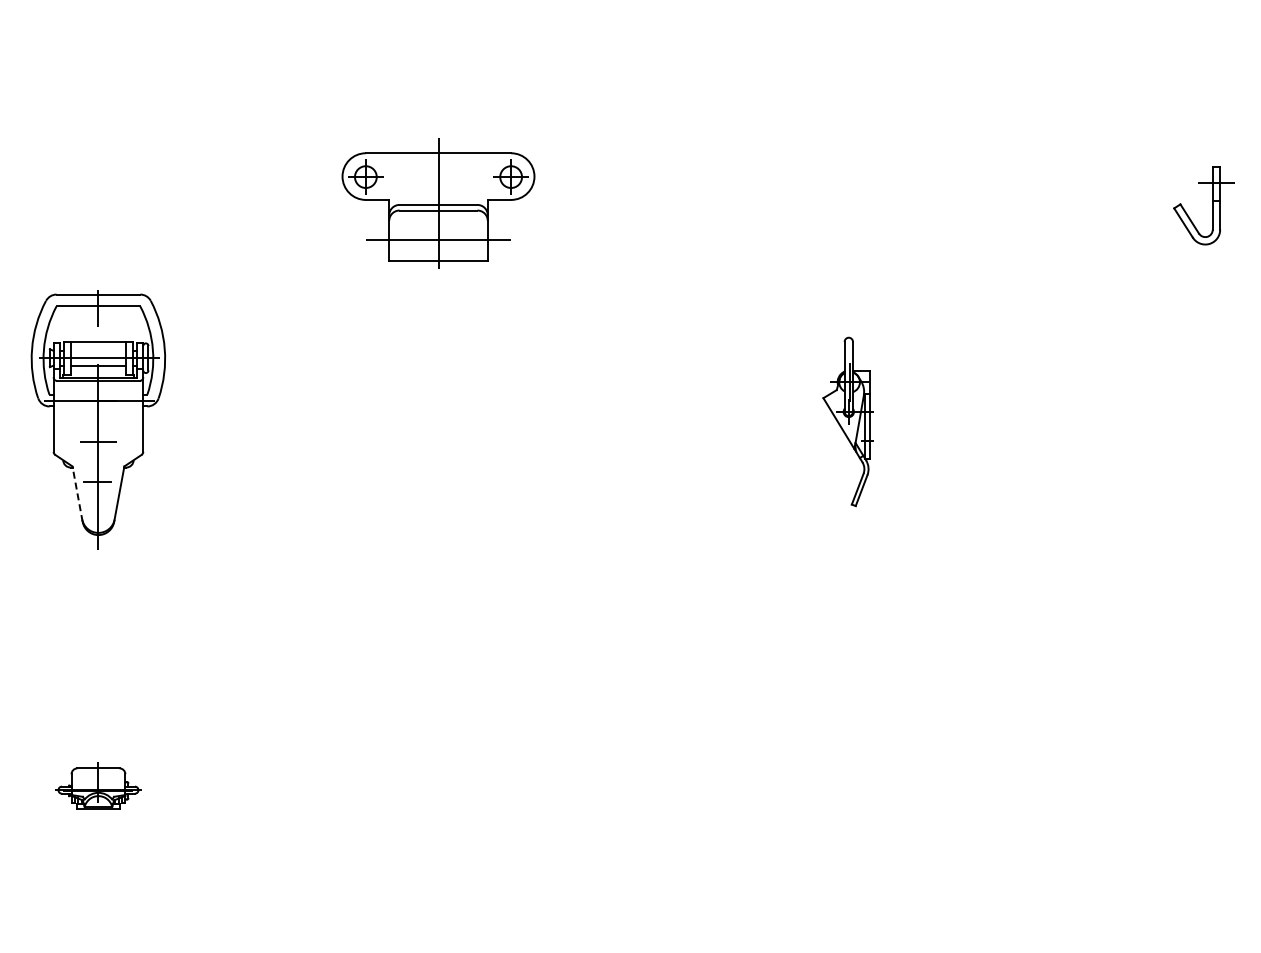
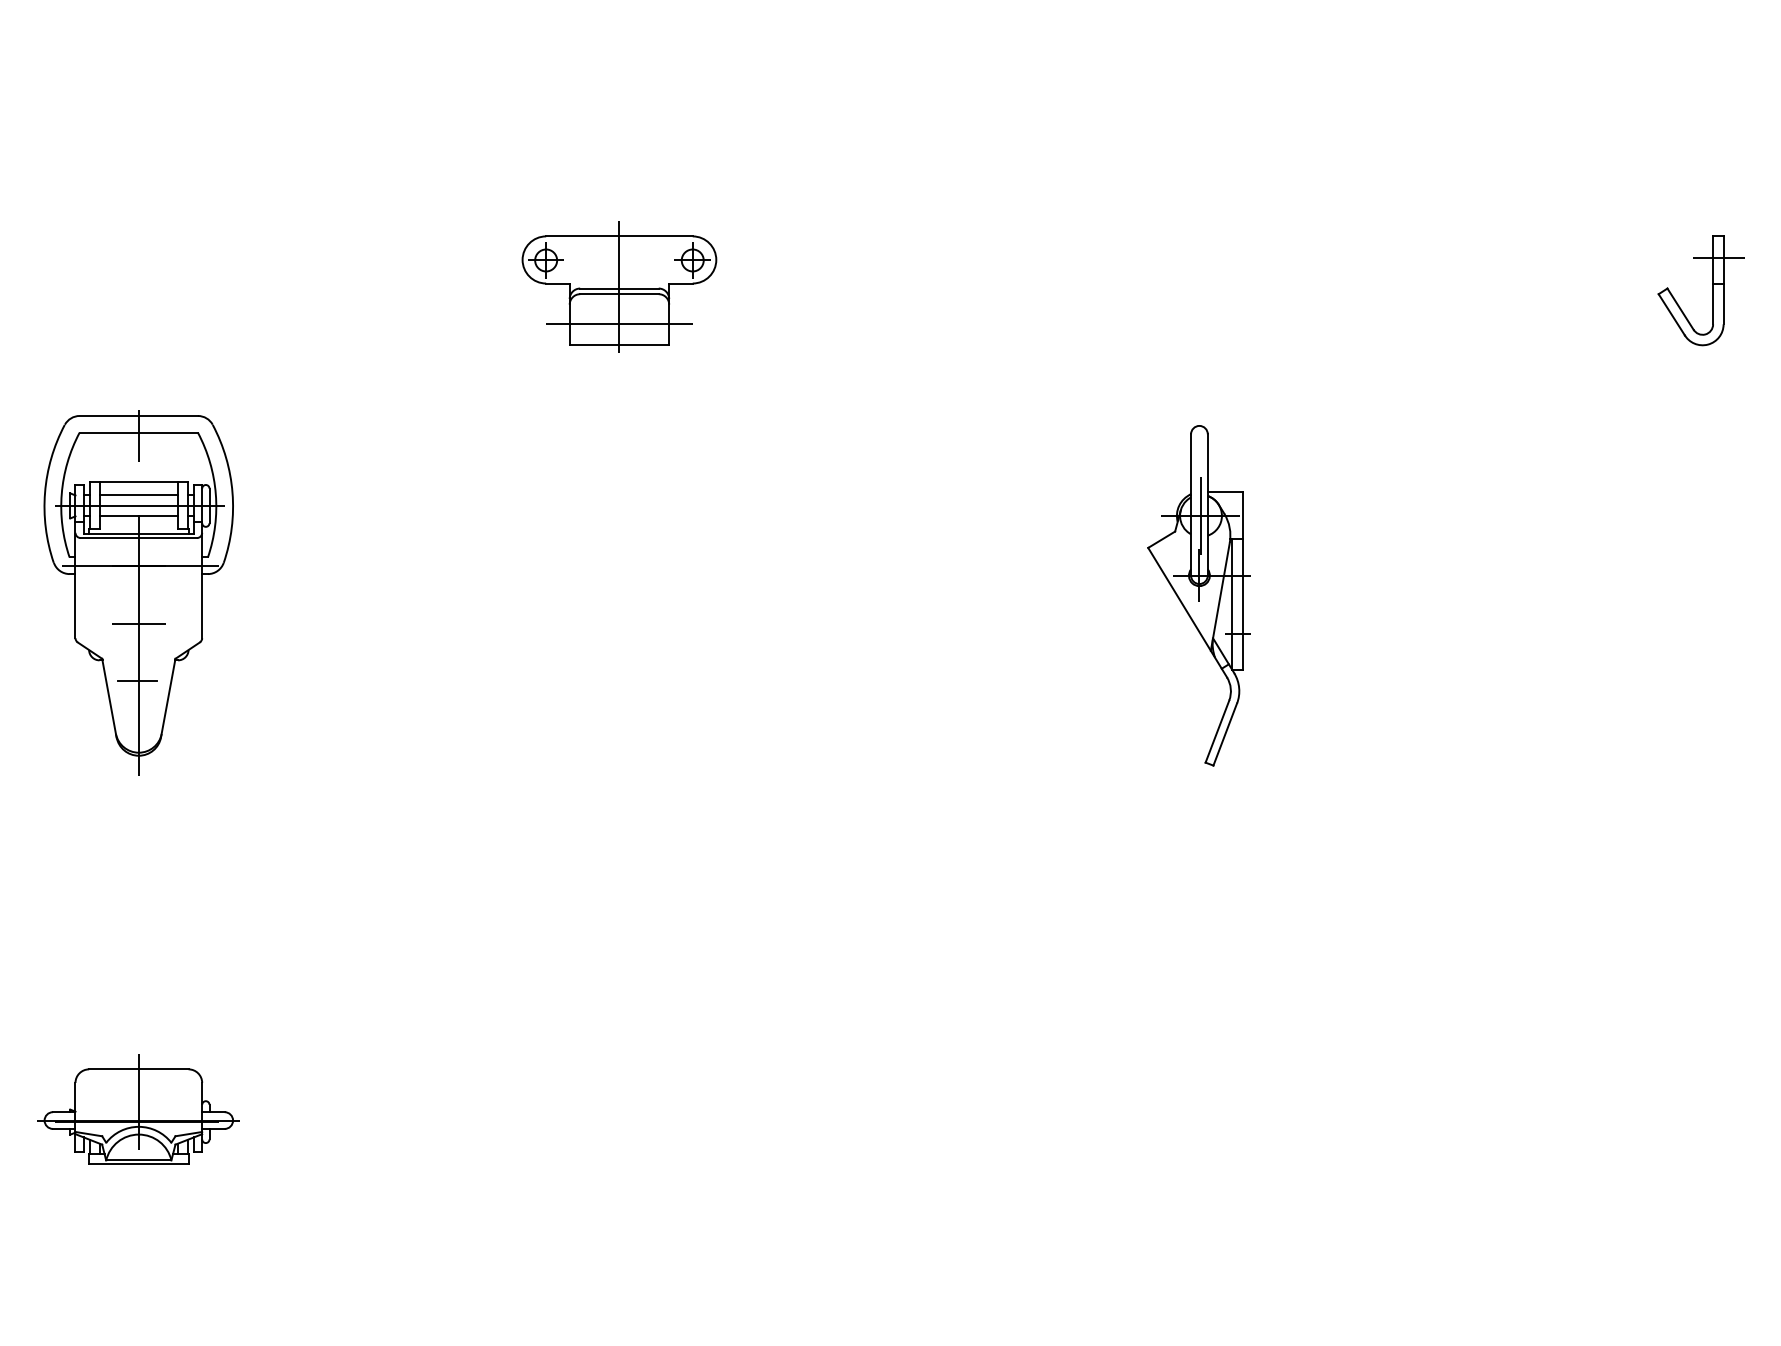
part: (438, 202) -> (619, 285), size x0.71
line: (98, 350) -> (138, 494), added
part: (847, 421) -> (1197, 595), size x1.43
line: (77, 493) -> (109, 697), dashed -> solid
part: (98, 785) -> (138, 1109), size x1.67

